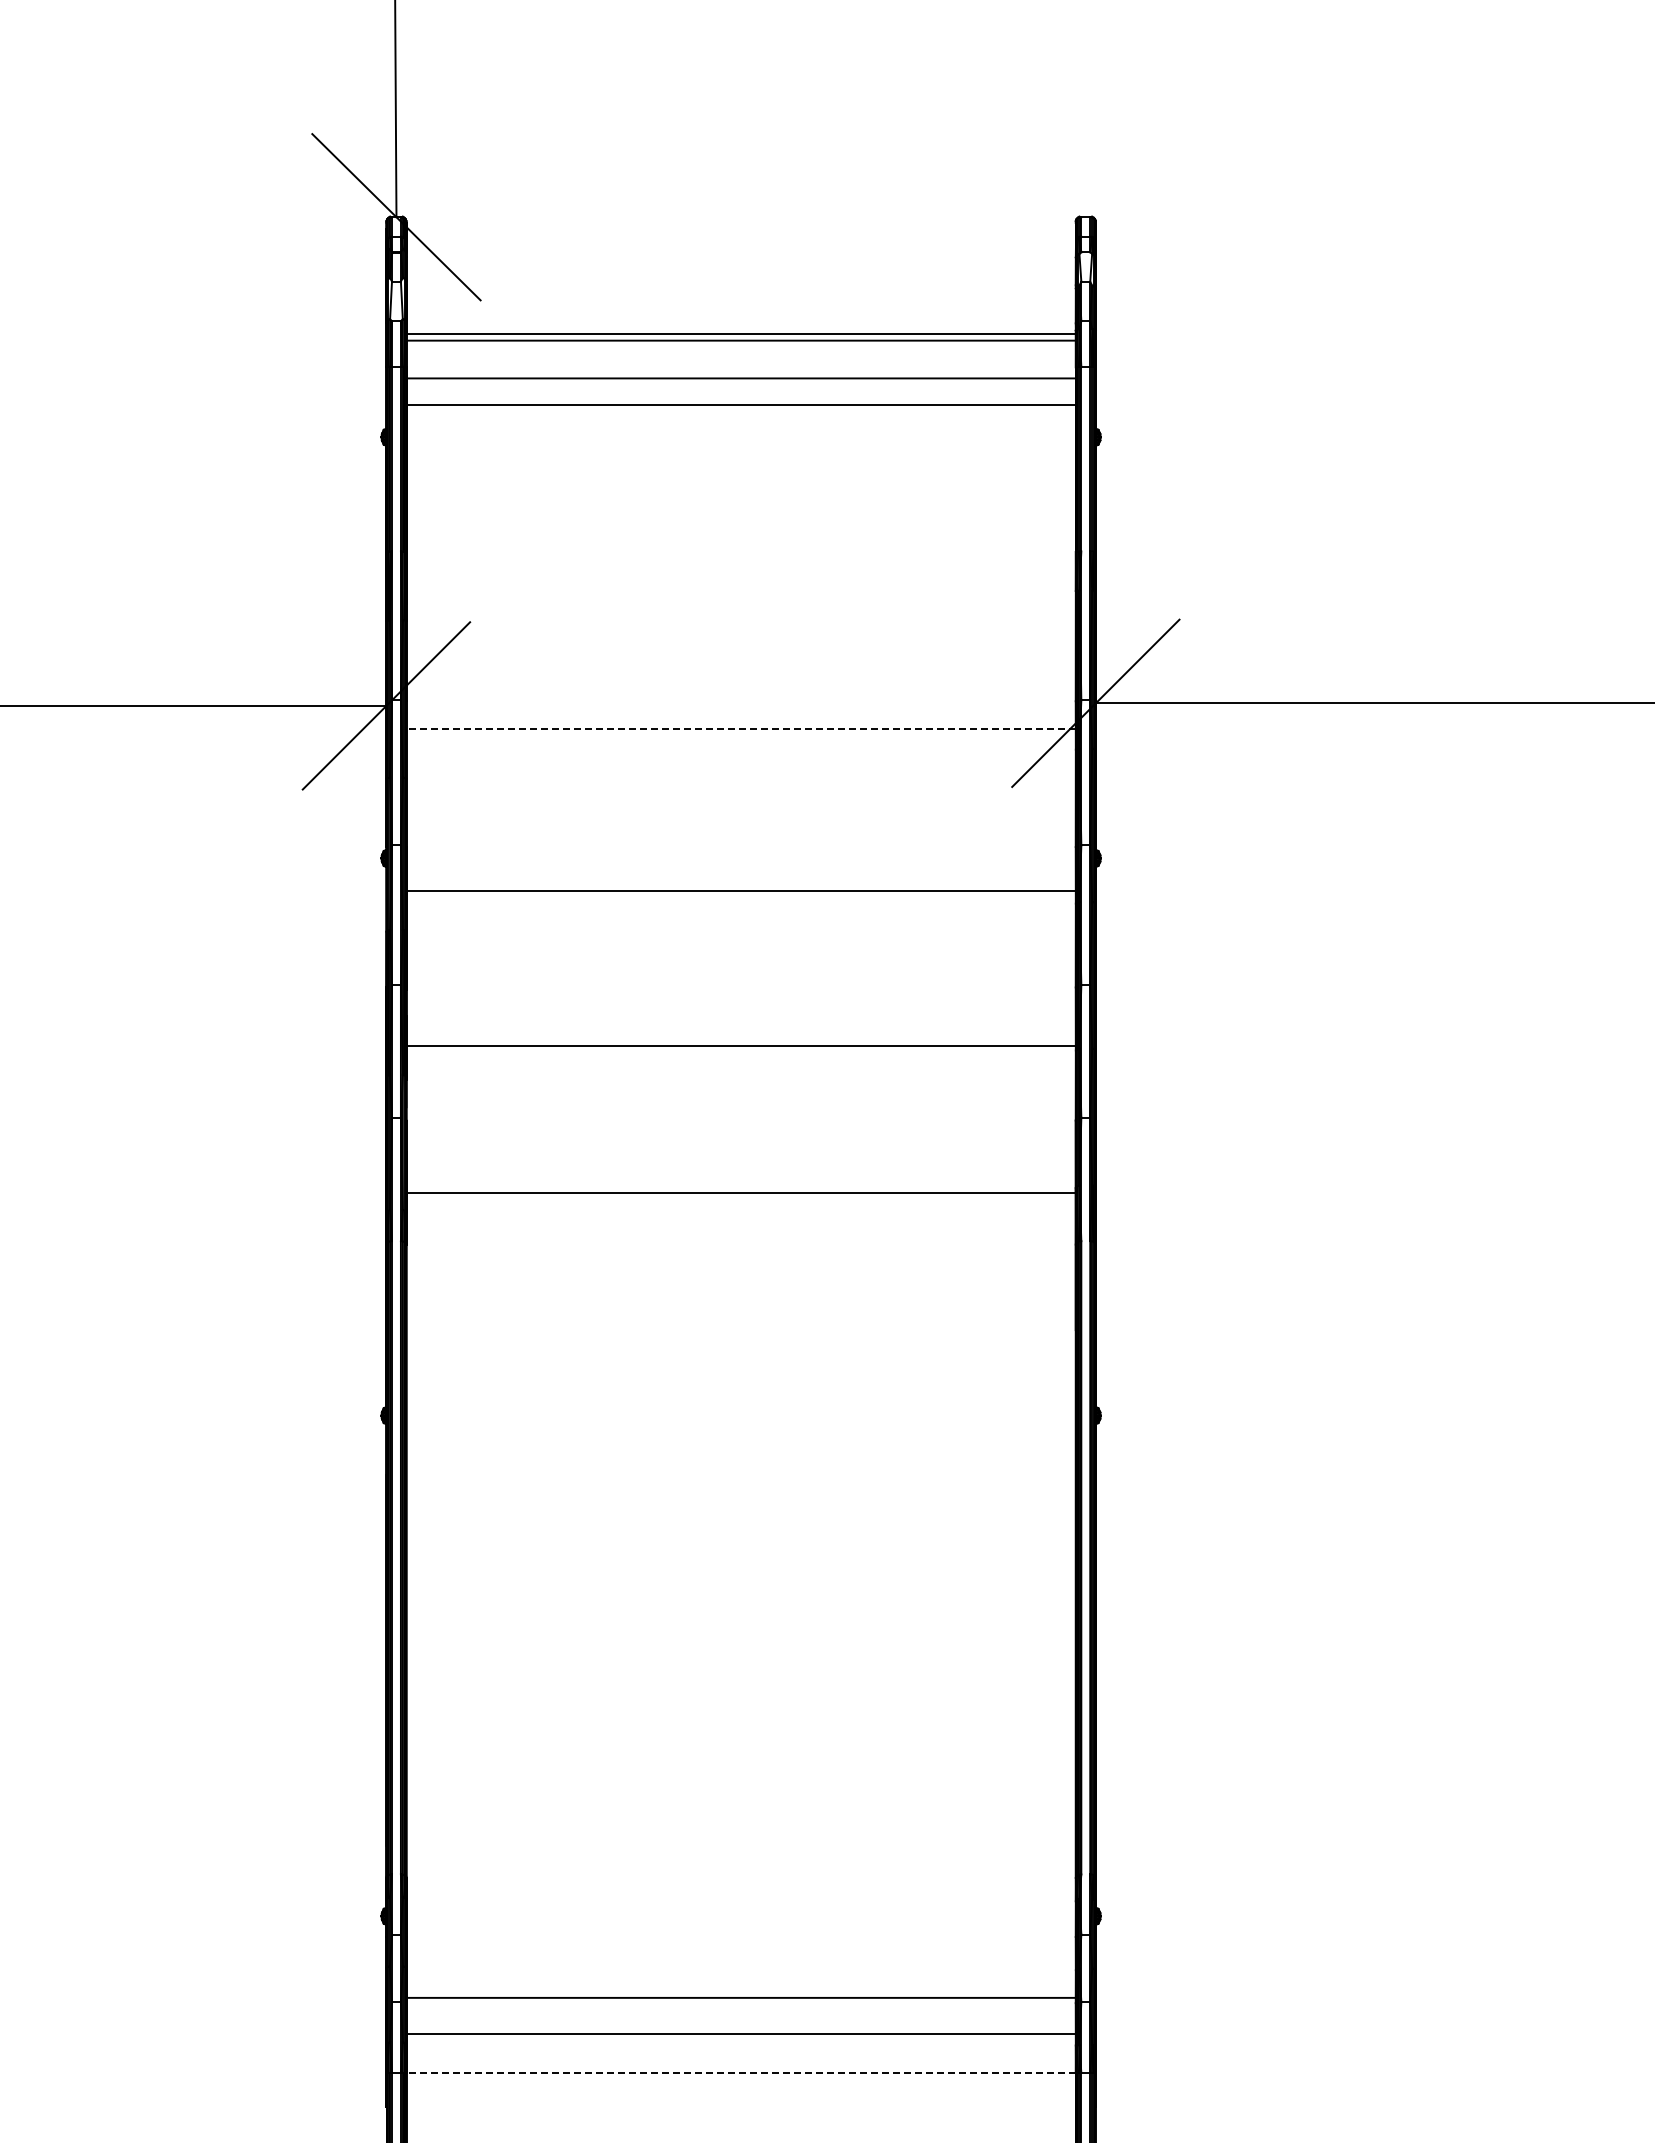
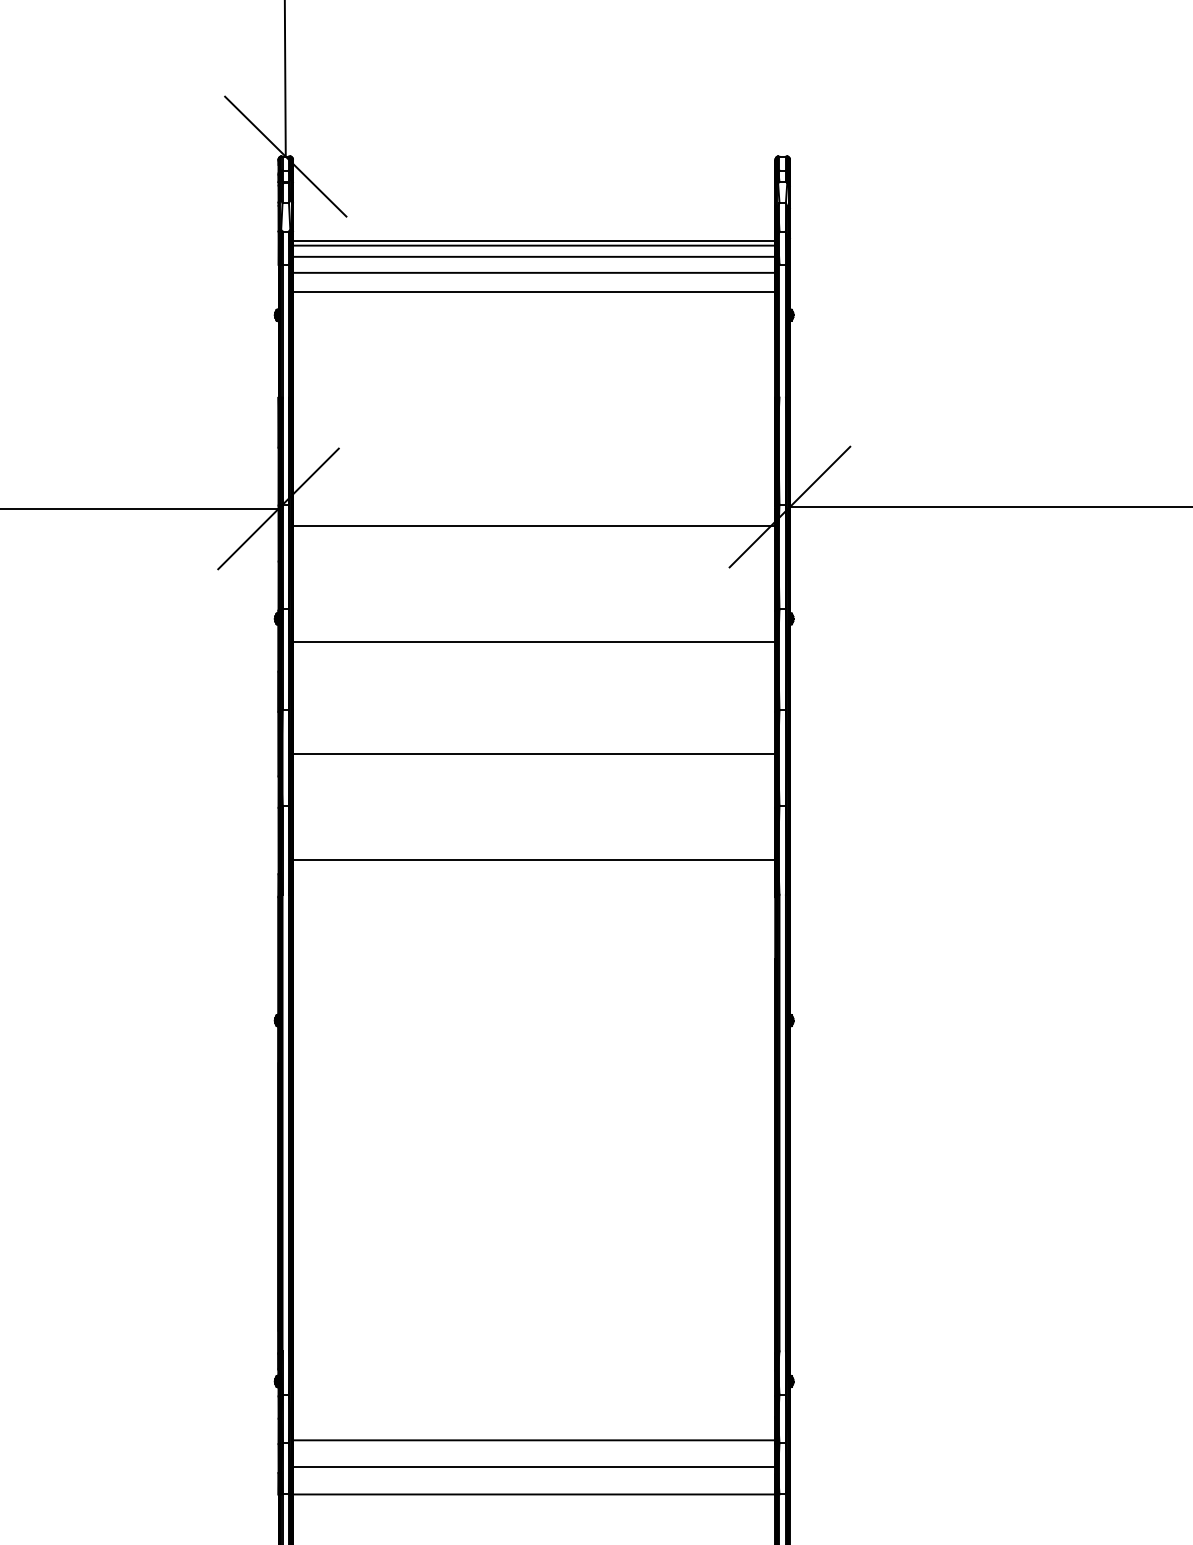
line: (740, 356) -> (533, 257), added
line: (741, 729) -> (534, 525), dashed -> solid
line: (741, 2072) -> (534, 1494), dashed -> solid

